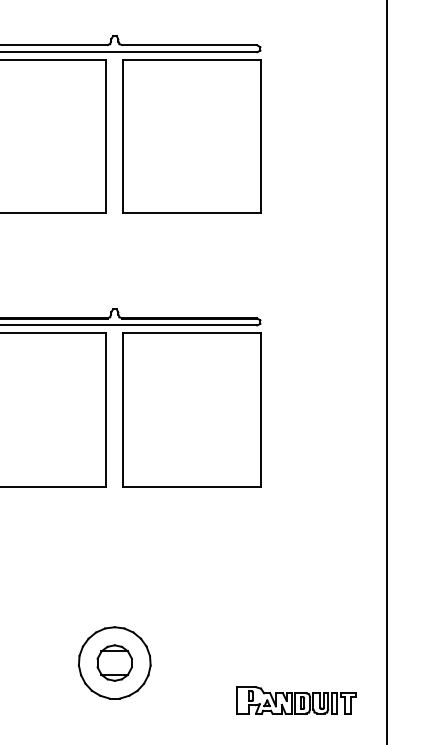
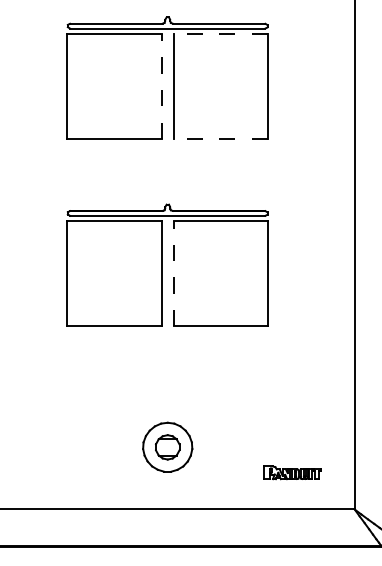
line: (191, 59) -> (220, 33), solid -> dashed
line: (105, 135) -> (161, 85), solid -> dashed
line: (191, 212) -> (220, 138), solid -> dashed
line: (123, 409) -> (173, 273), solid -> dashed
part: (296, 699) -> (292, 472), size x0.7

